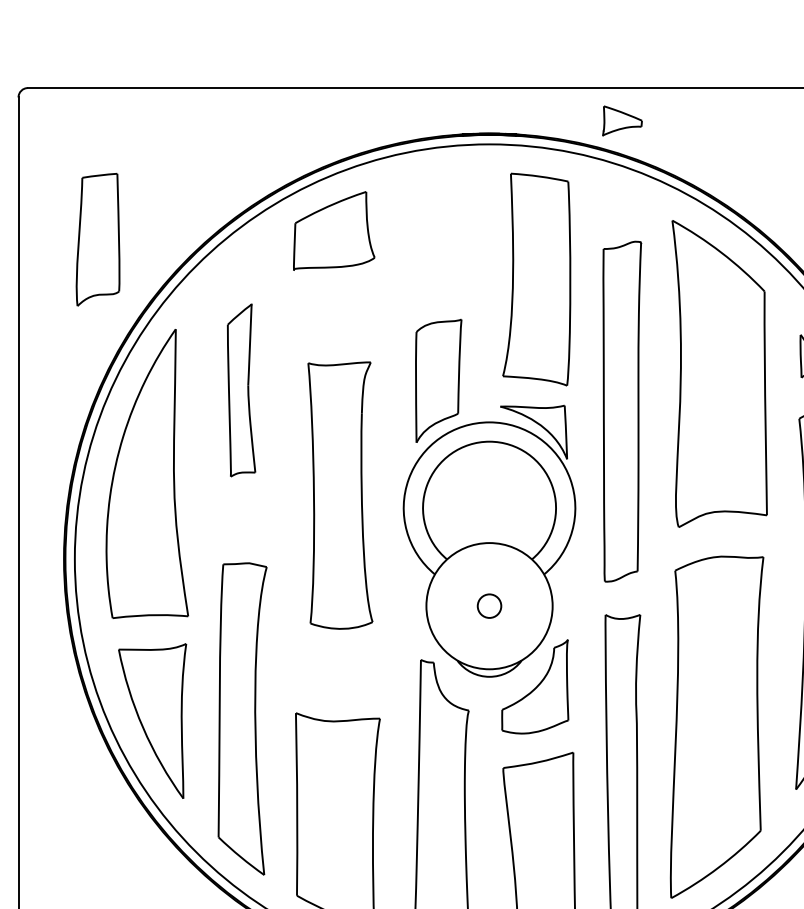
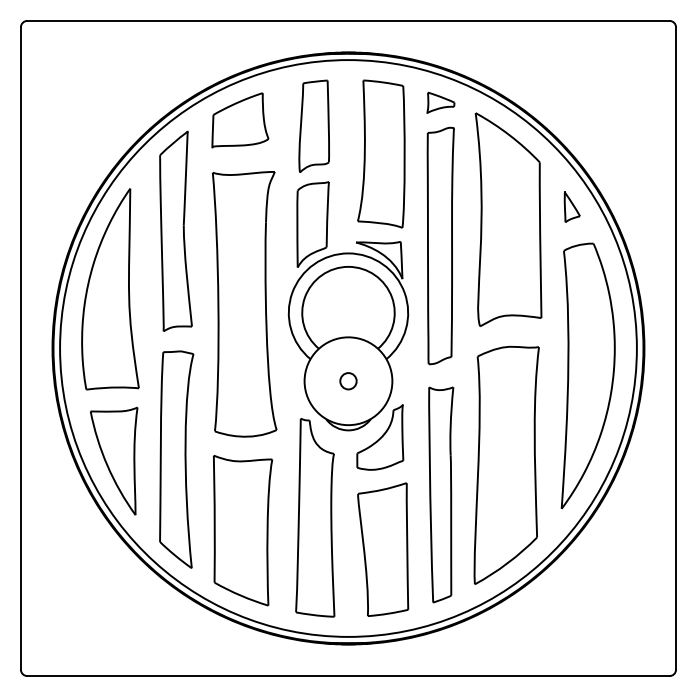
part: (621, 120) -> (440, 102), moved
part: (97, 238) -> (313, 125), moved
part: (240, 389) -> (175, 230), size x1.67
part: (340, 495) -> (244, 304), size x1.43

